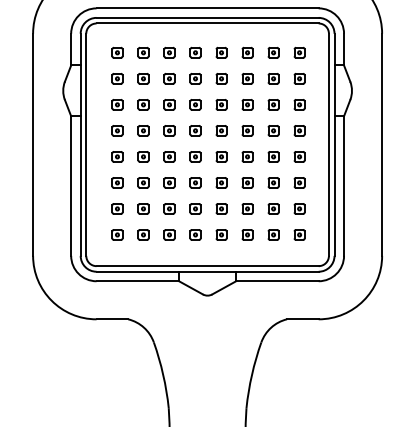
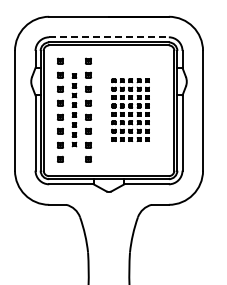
line: (208, 8) -> (109, 37), solid -> dashed
part: (143, 142) -> (74, 109), size x0.7
part: (247, 142) -> (130, 109), size x0.6

